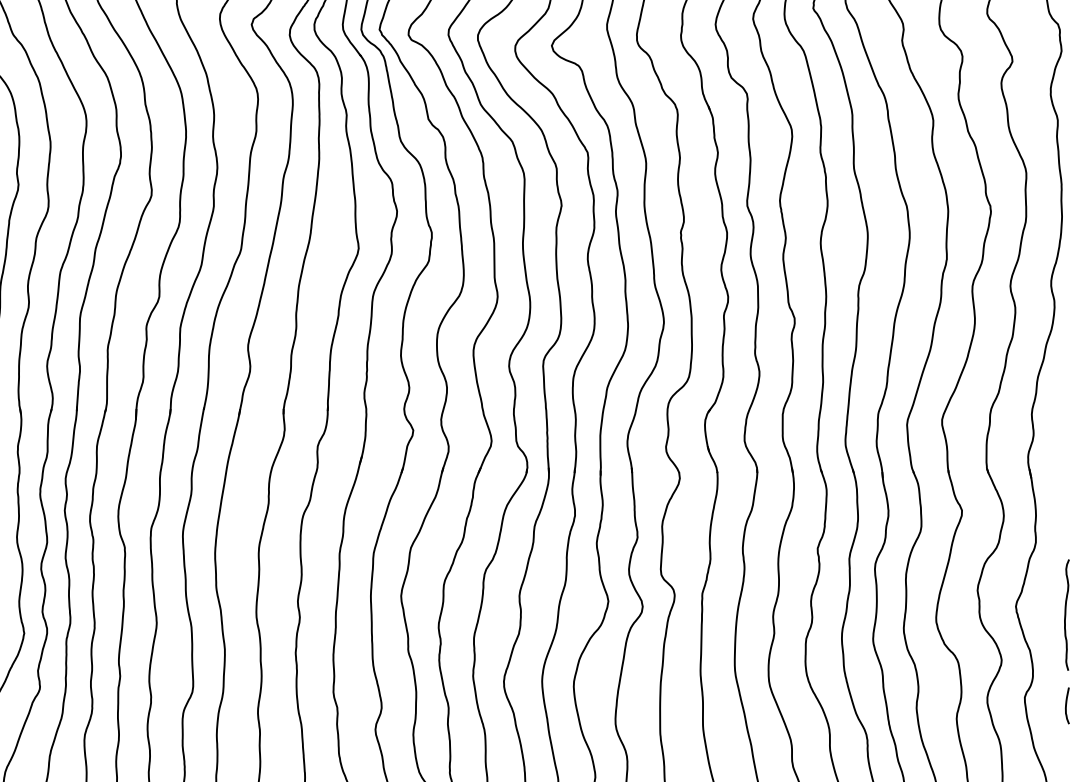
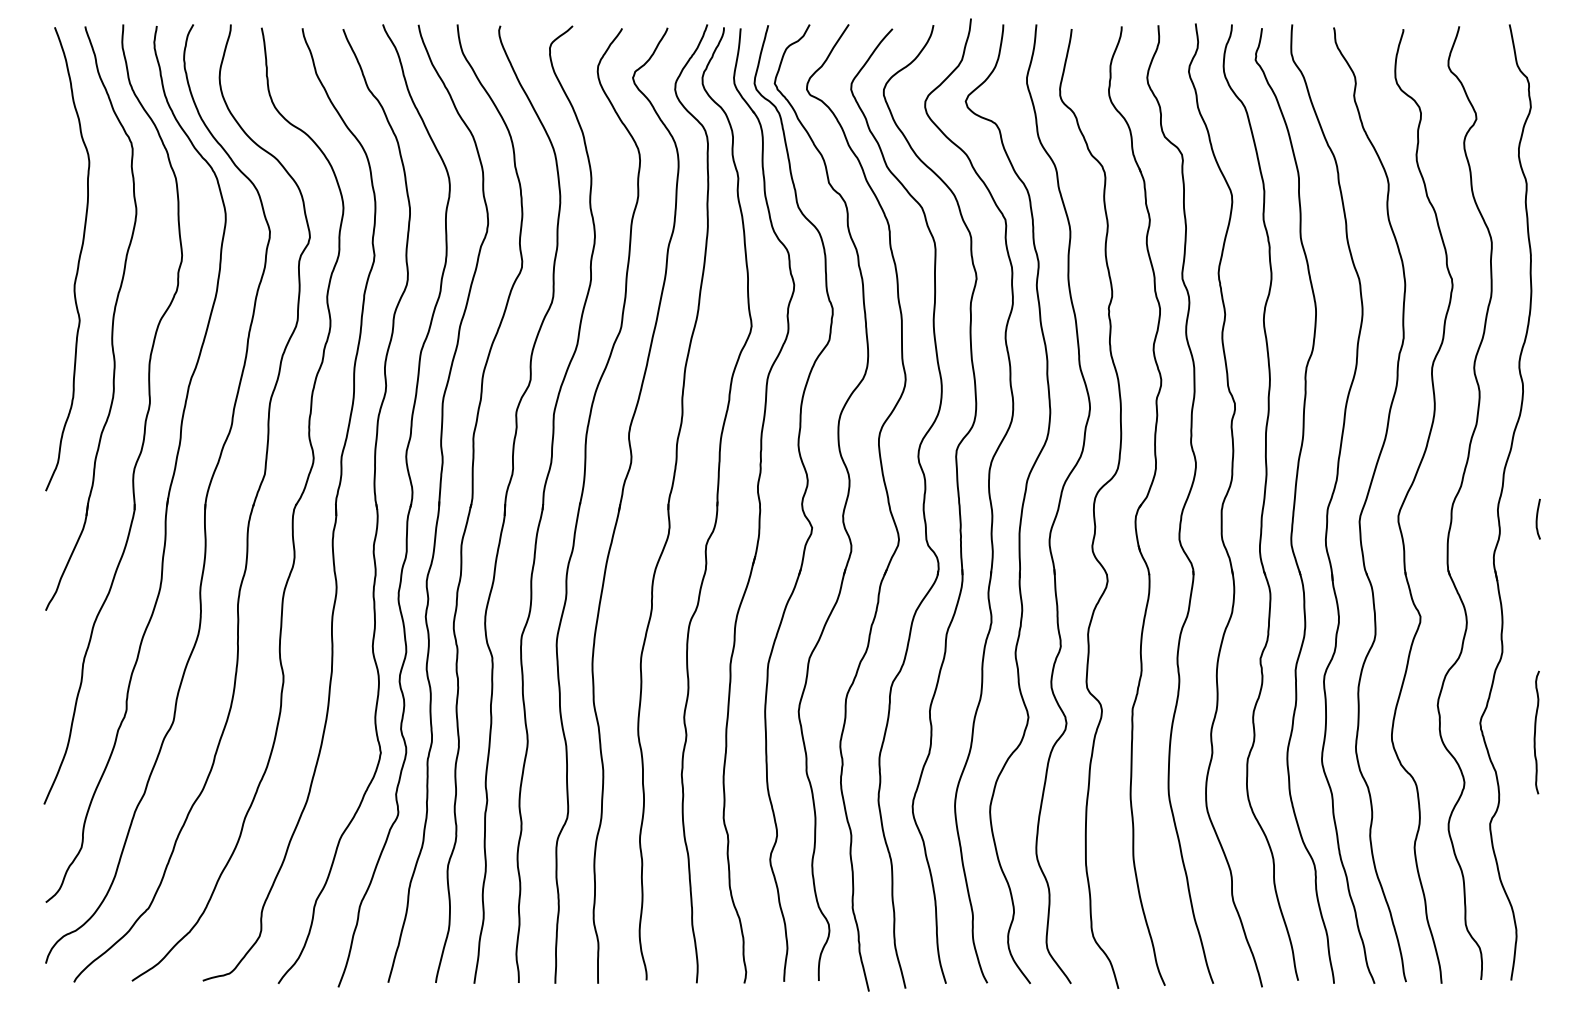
curve: (1066, 705) -> (1537, 518), moved

